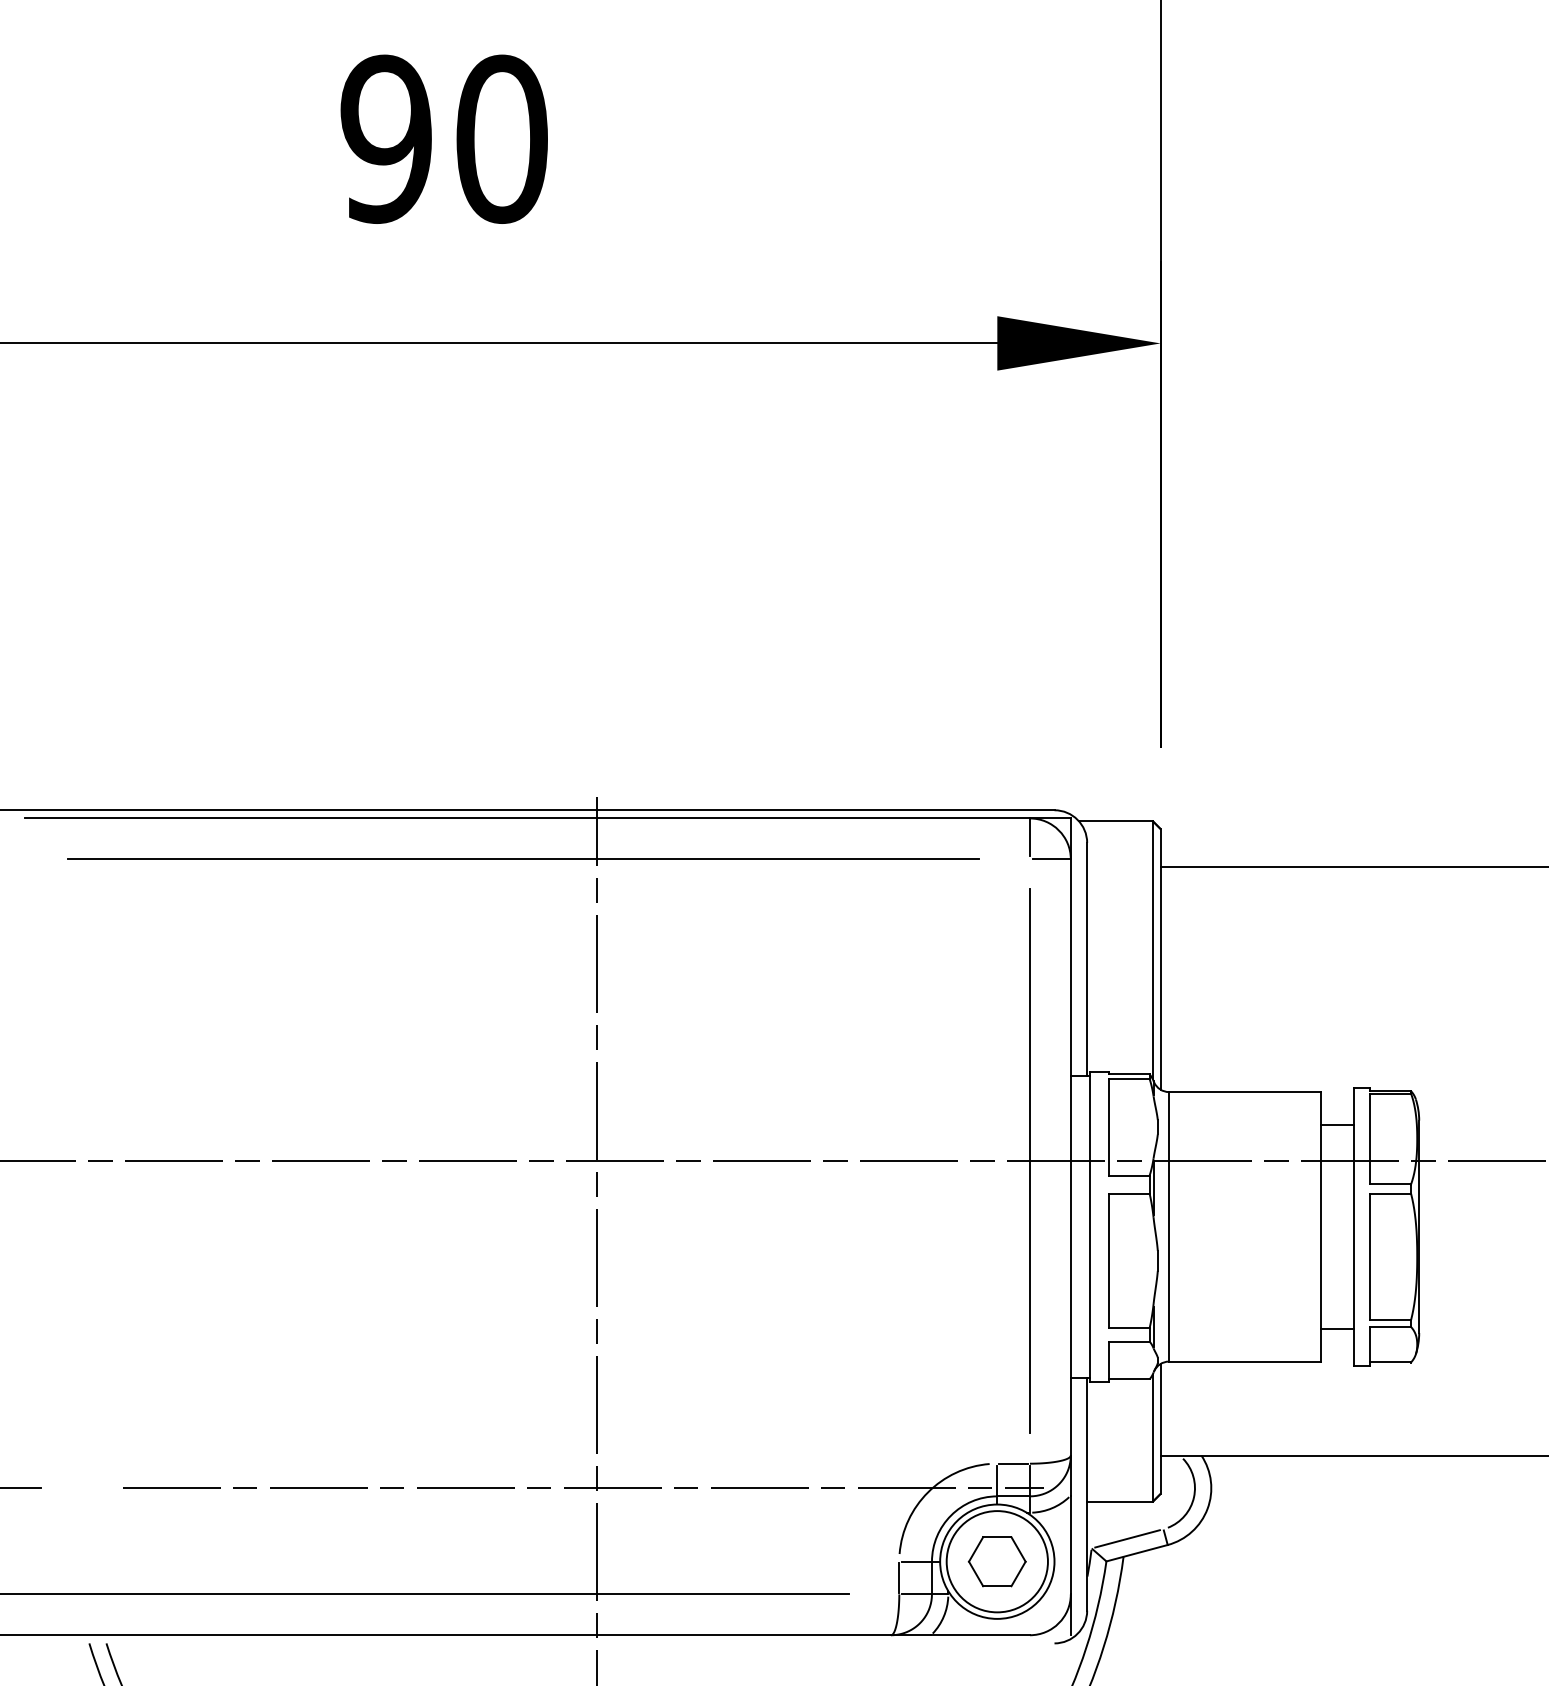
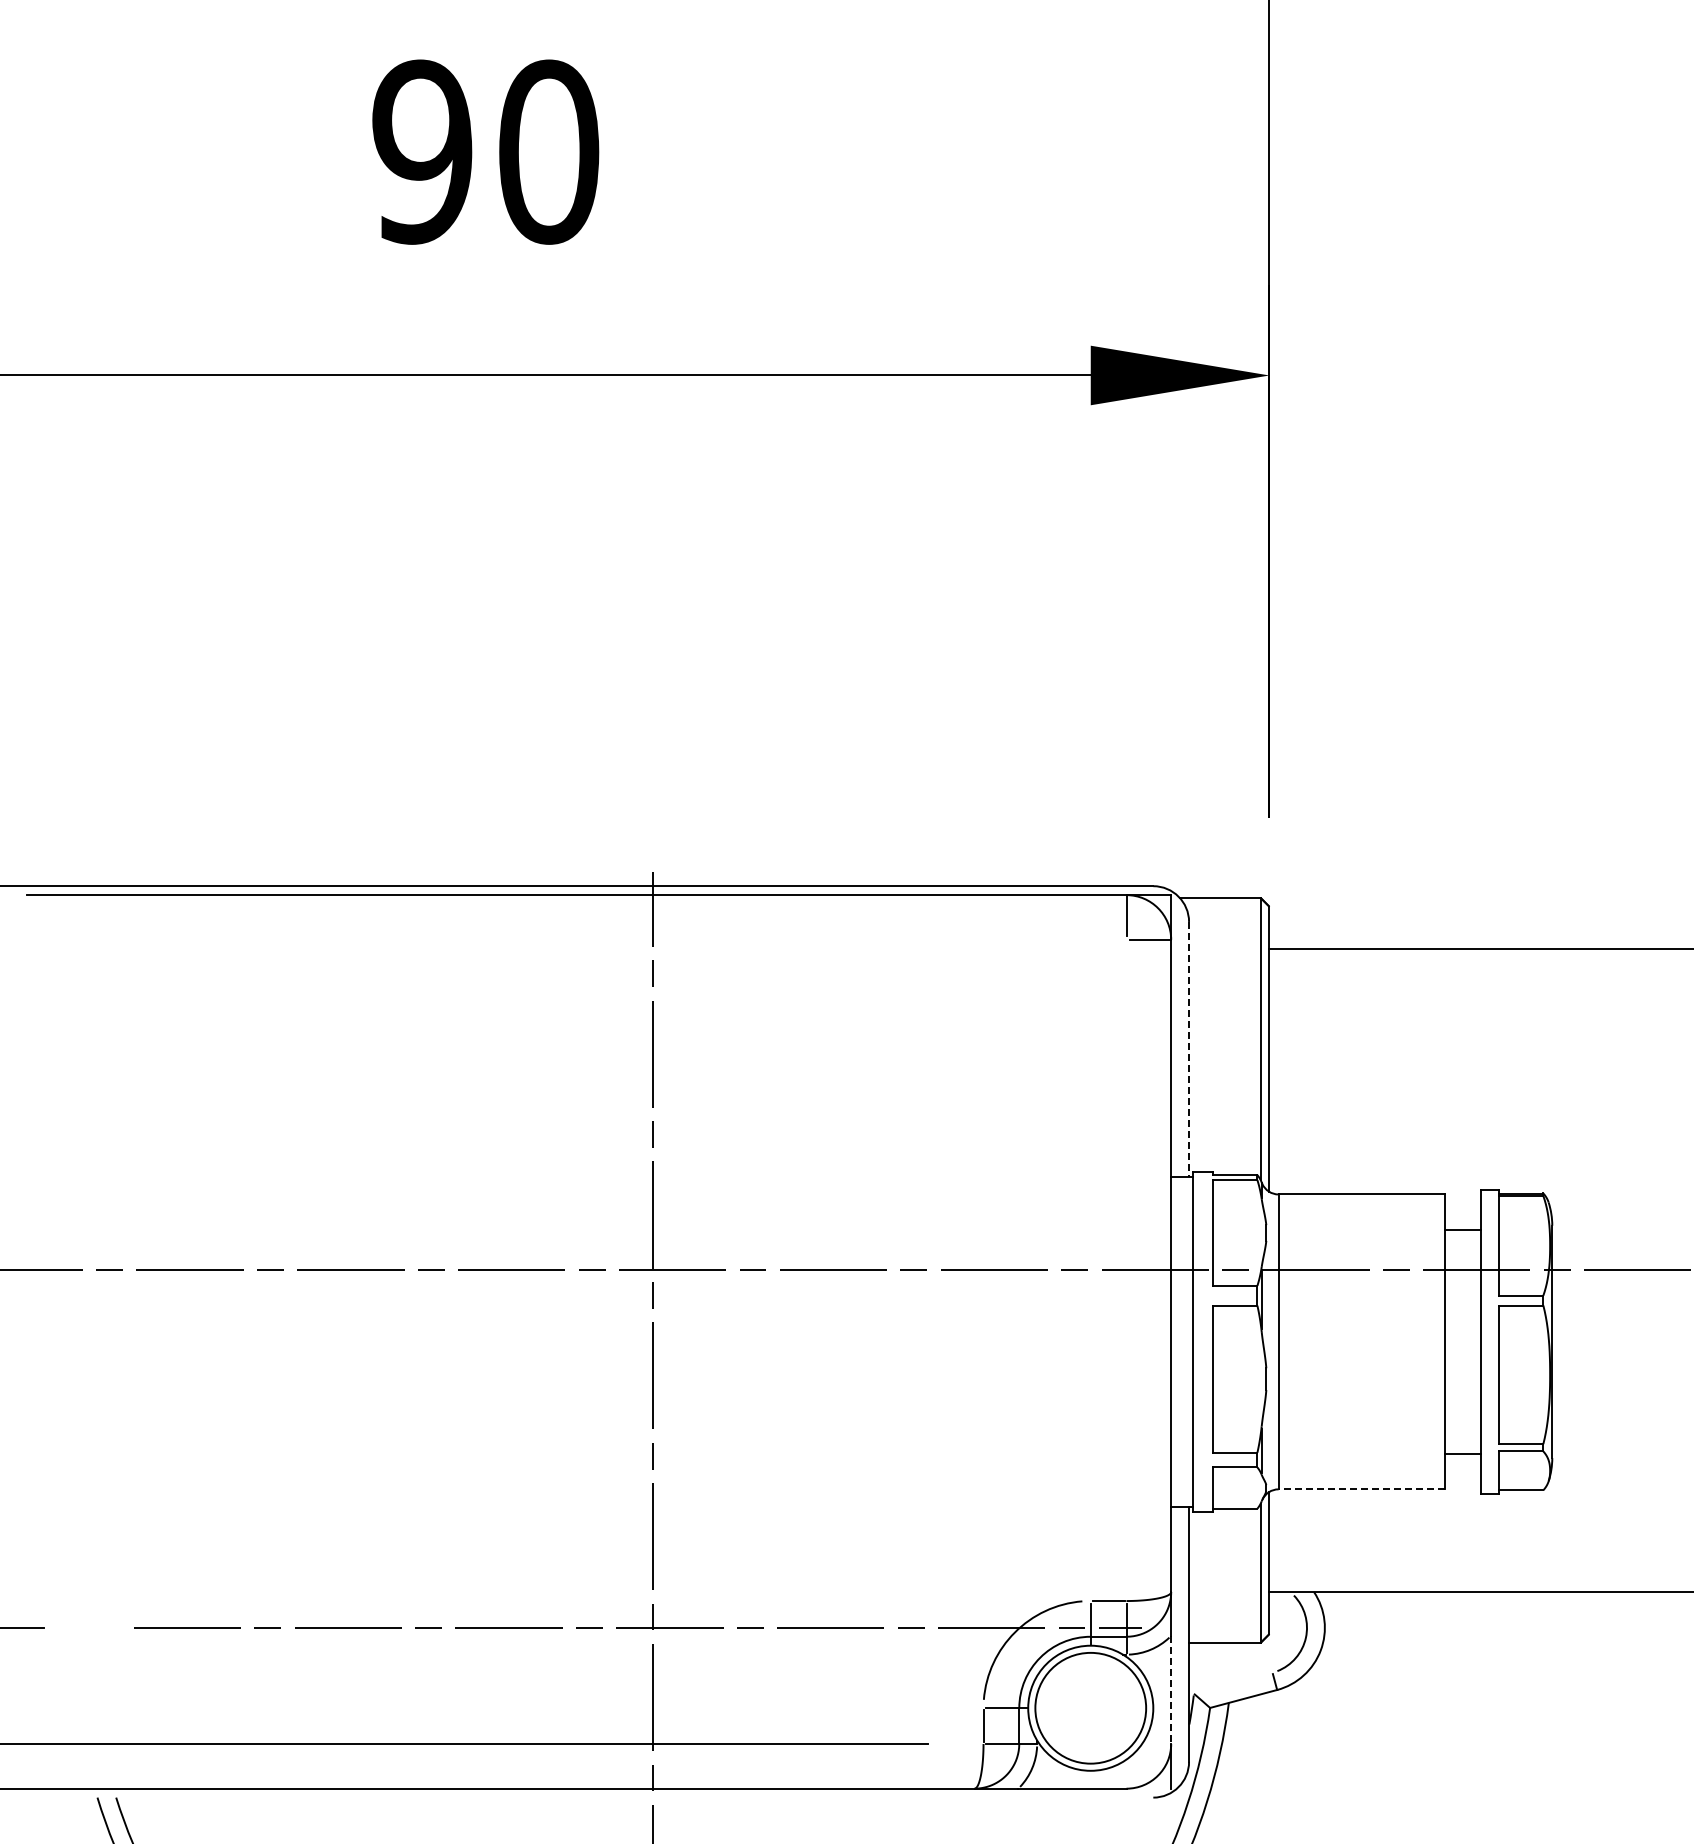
line: (523, 858) -> (572, 939), removed
line: (1087, 959) -> (1189, 1049), solid -> dashed
line: (1029, 1160) -> (1126, 1269), removed
line: (1244, 1361) -> (1361, 1489), solid -> dashed
line: (1126, 1538) -> (1232, 1682), removed
line: (1071, 1545) -> (1171, 1690), solid -> dashed
part: (997, 1561) -> (1090, 1708), removed

